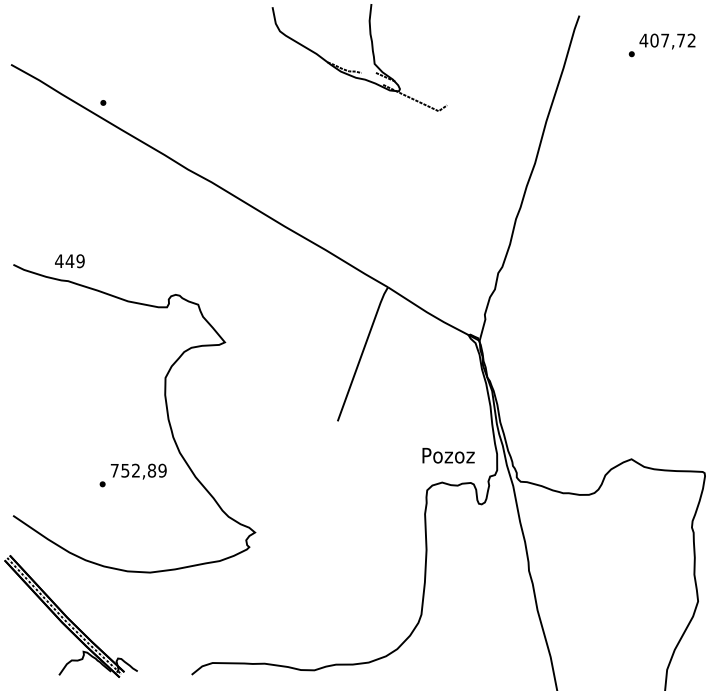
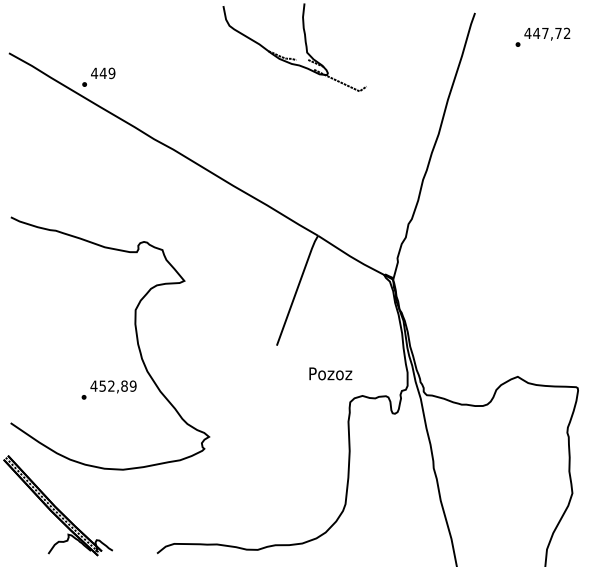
text: (654, 40) -> (536, 33), 407,72 -> 447,72
text: (70, 261) -> (103, 73), moved
text: (448, 455) -> (330, 373), moved
text: (114, 469) -> (93, 385), 752,89 -> 452,89

